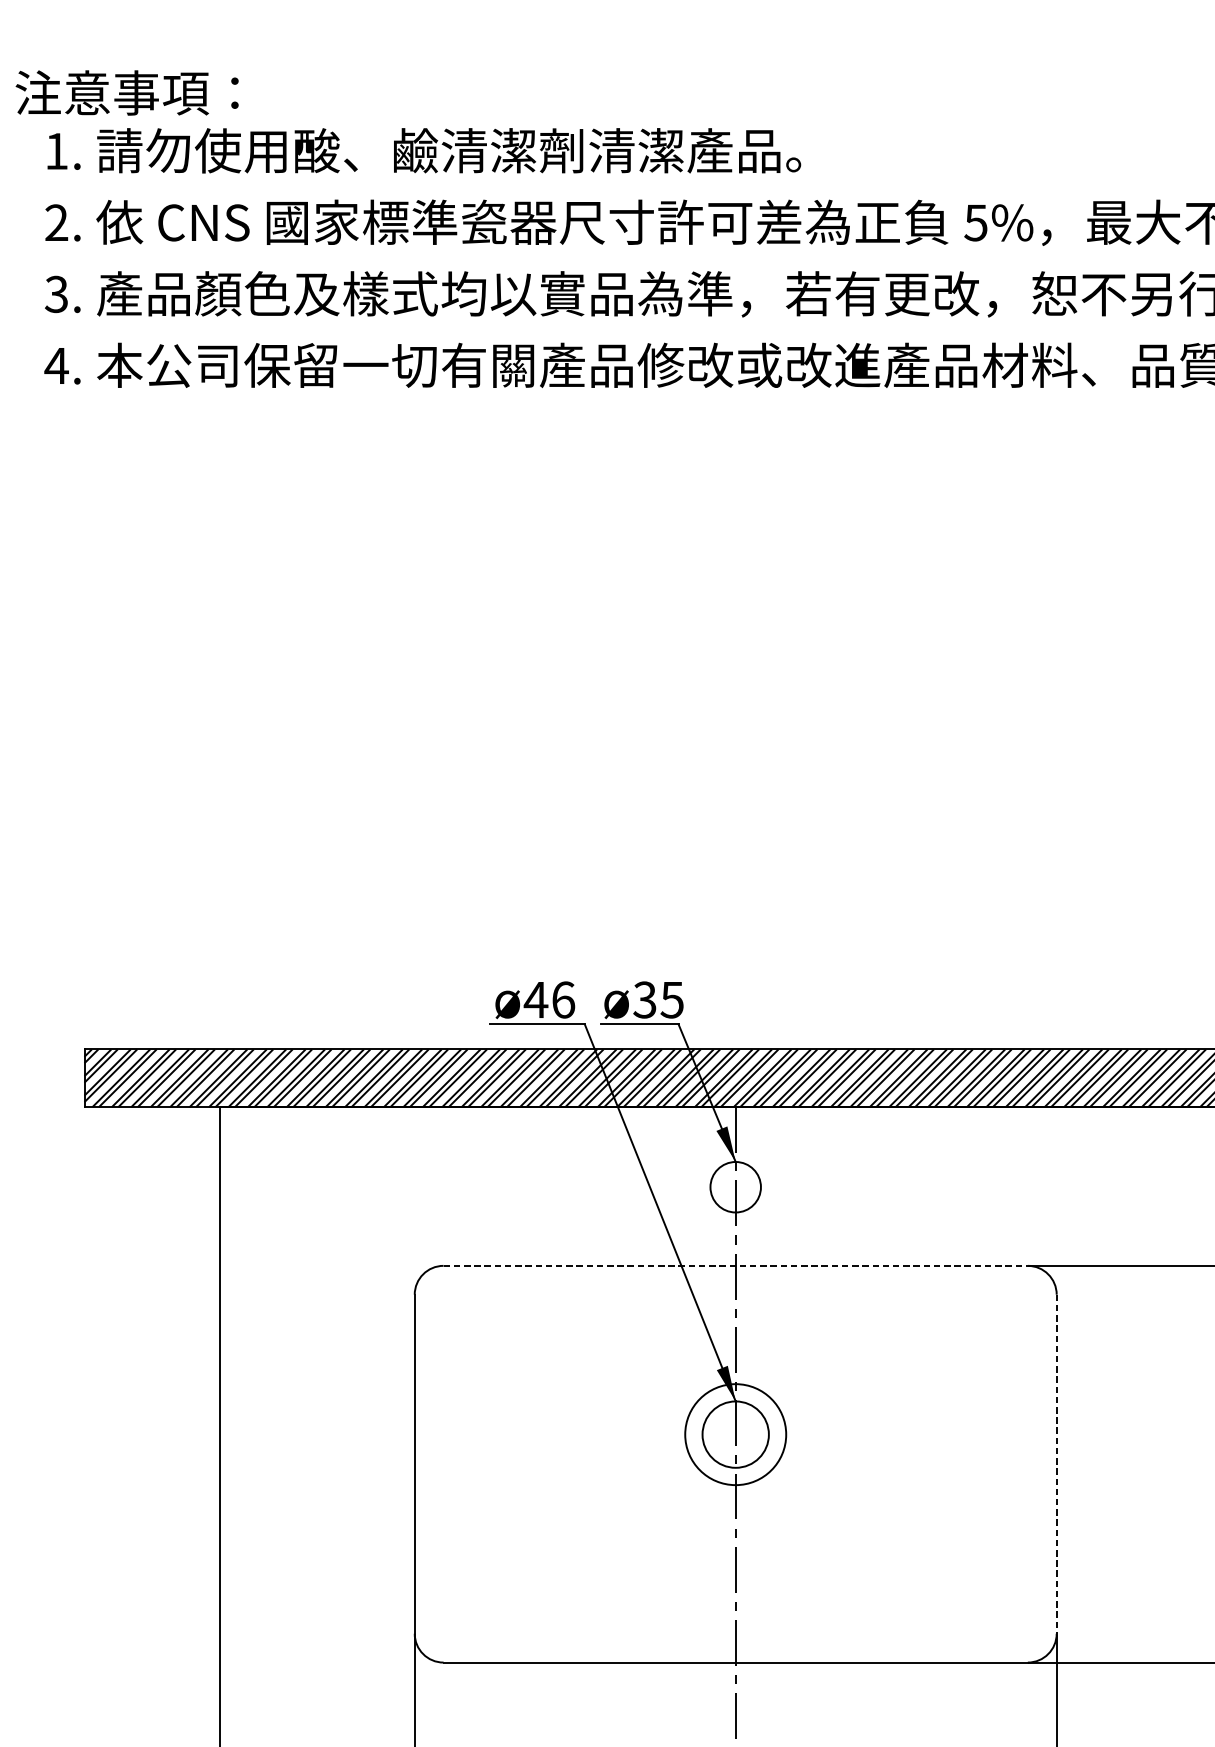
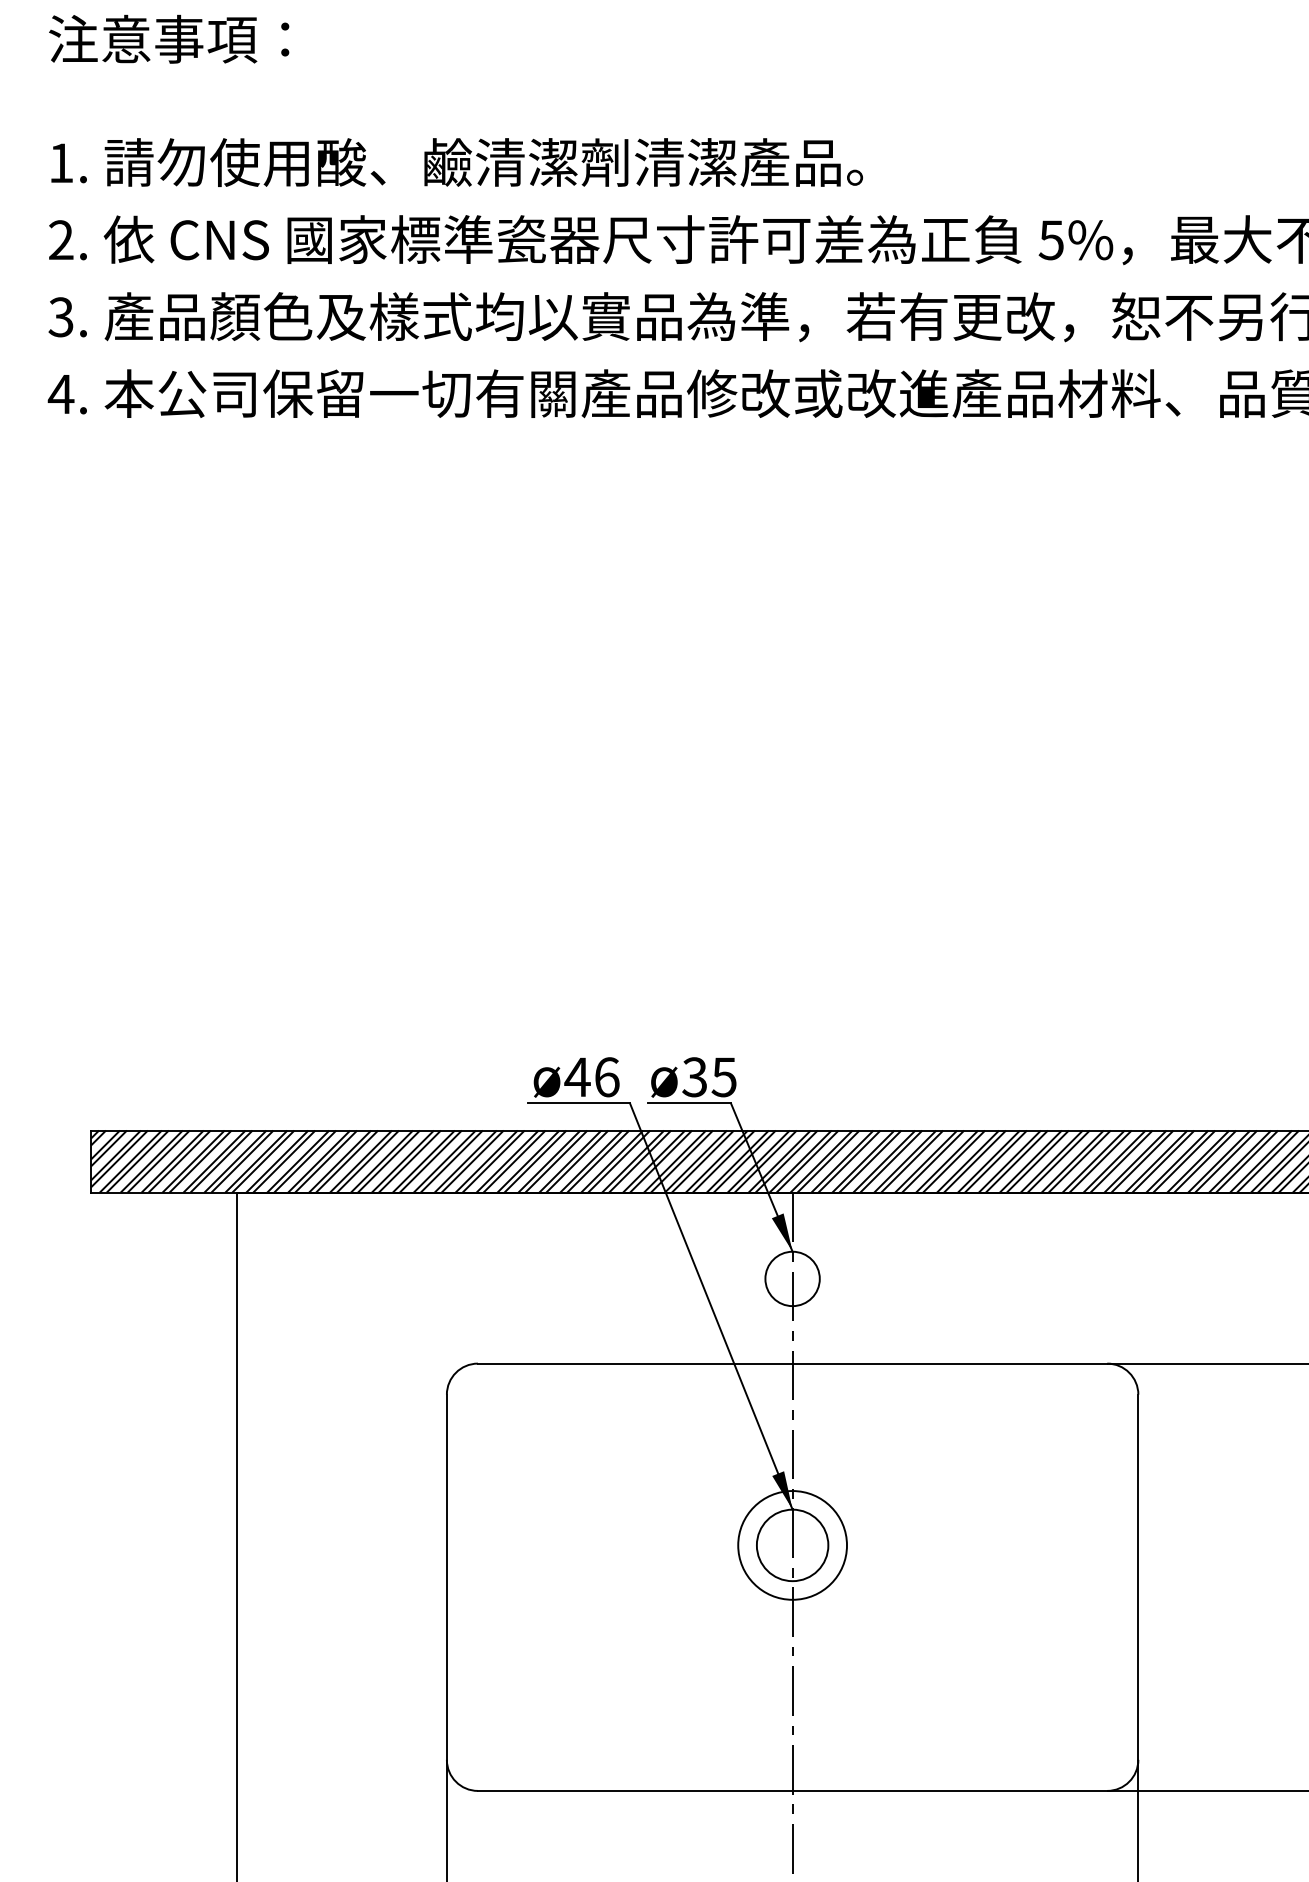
text: (127, 92) -> (169, 38), moved
line: (735, 1265) -> (792, 1363), dashed -> solid
line: (1056, 1464) -> (1138, 1577), dashed -> solid

